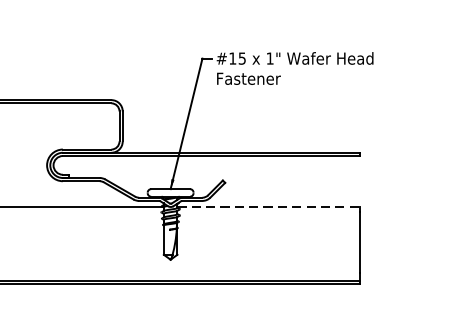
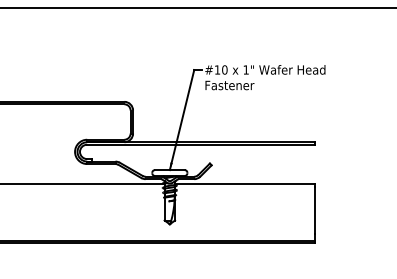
text: (241, 57) -> (224, 69), #15 -> #10
line: (269, 206) -> (245, 183), dashed -> solid

